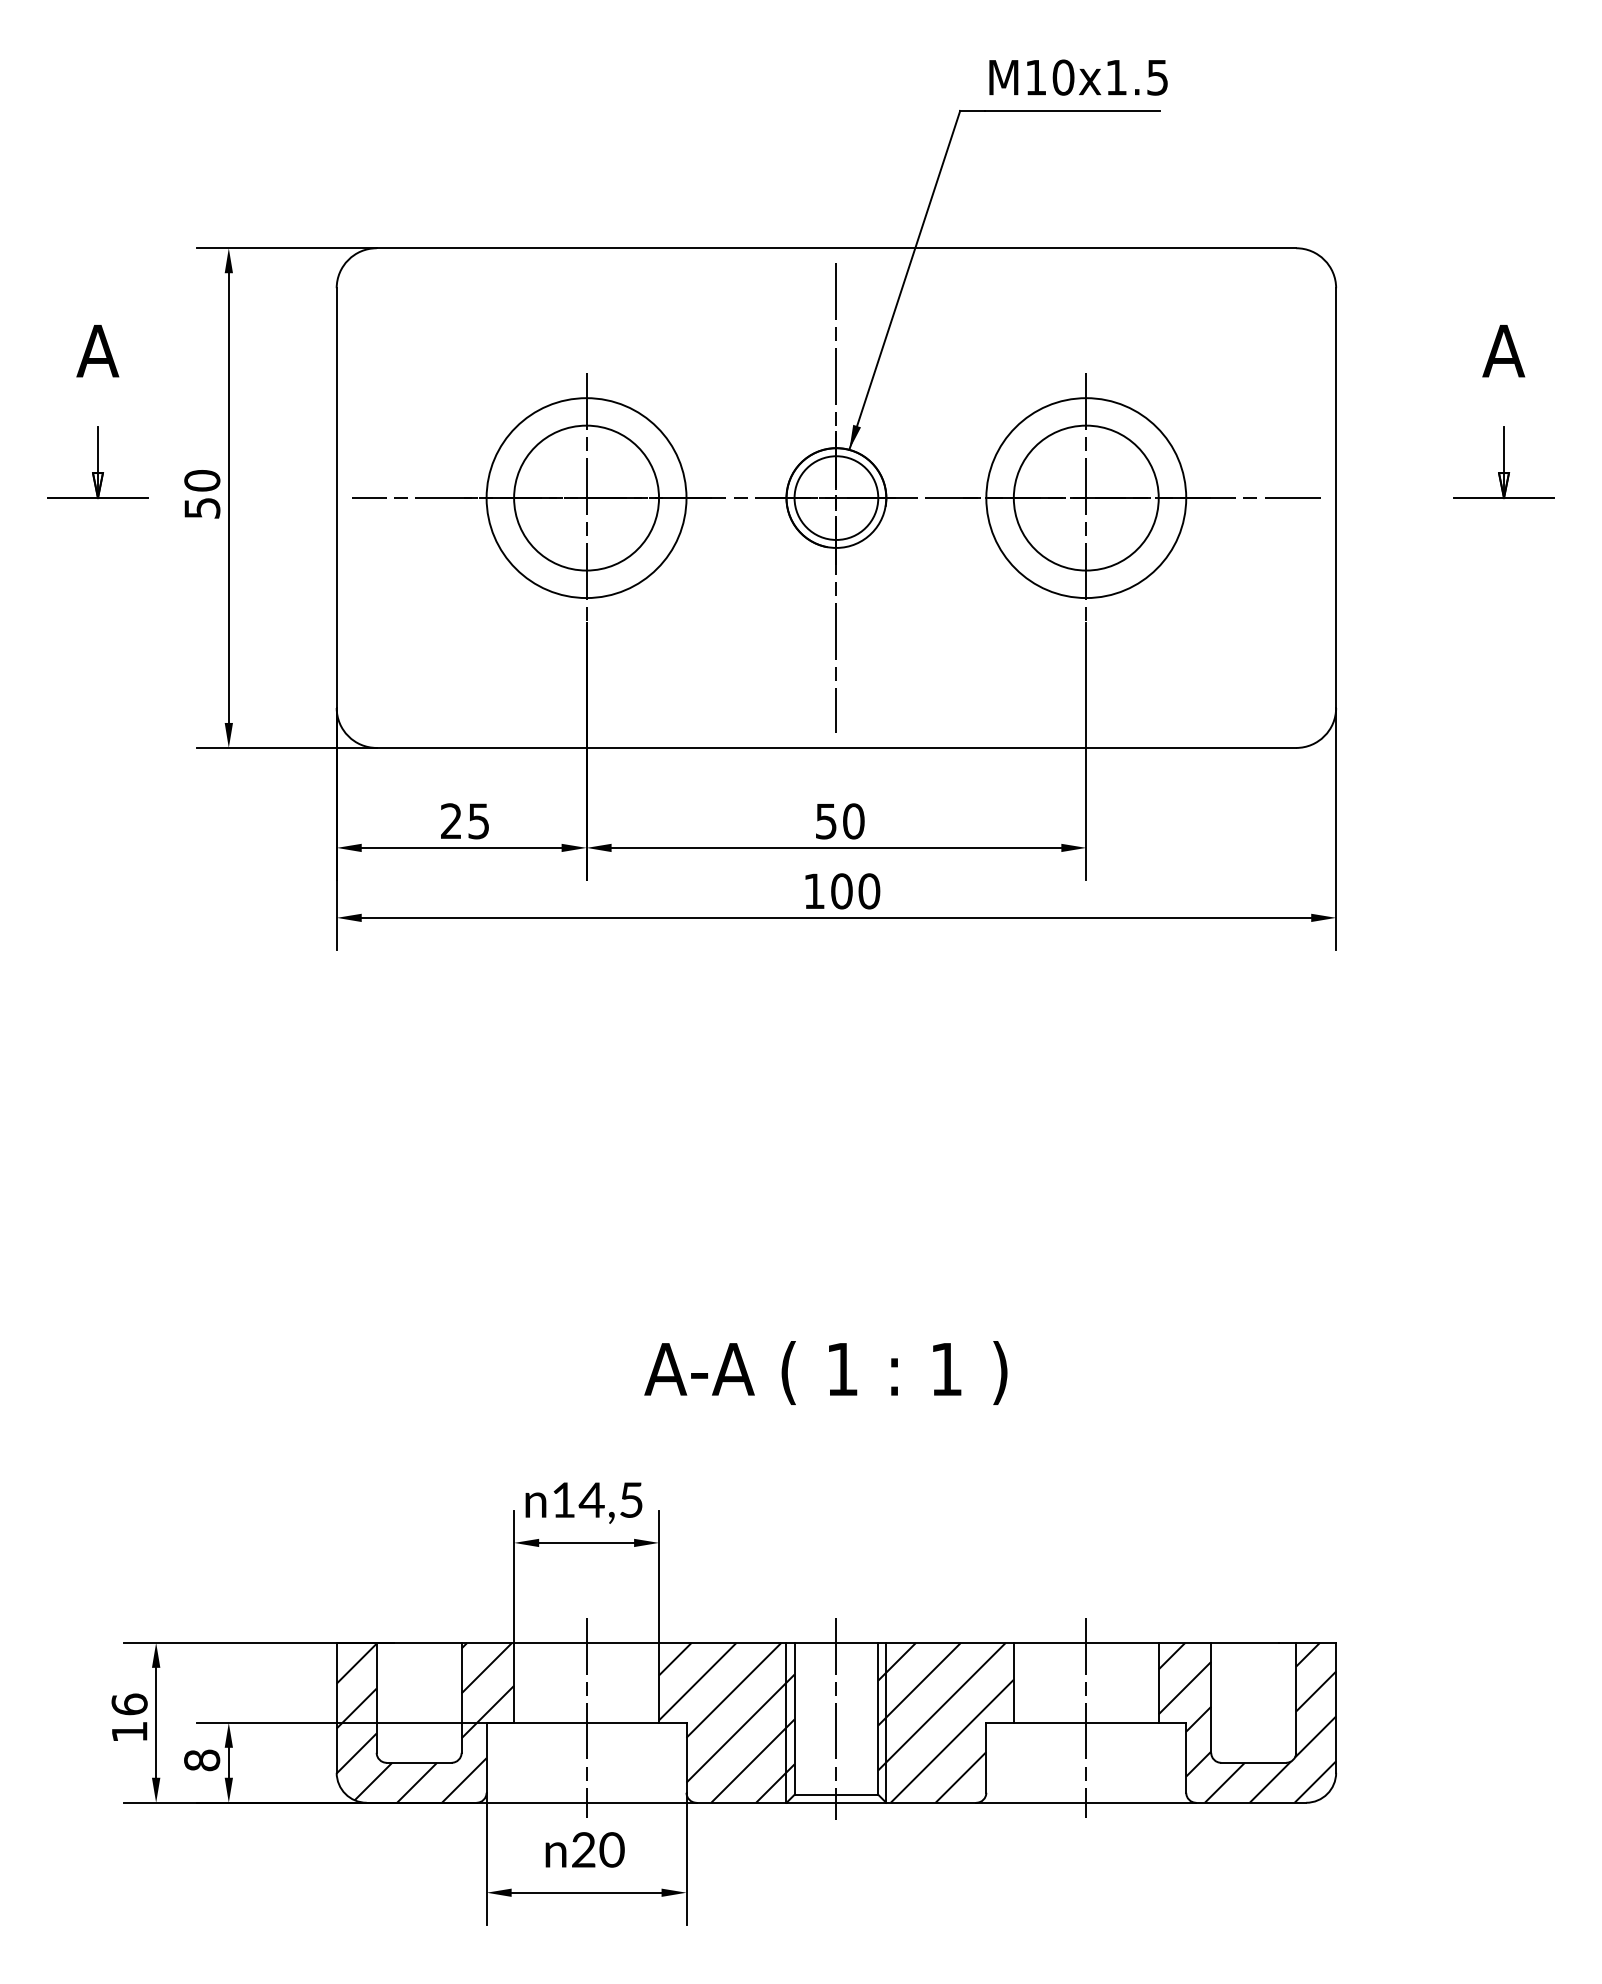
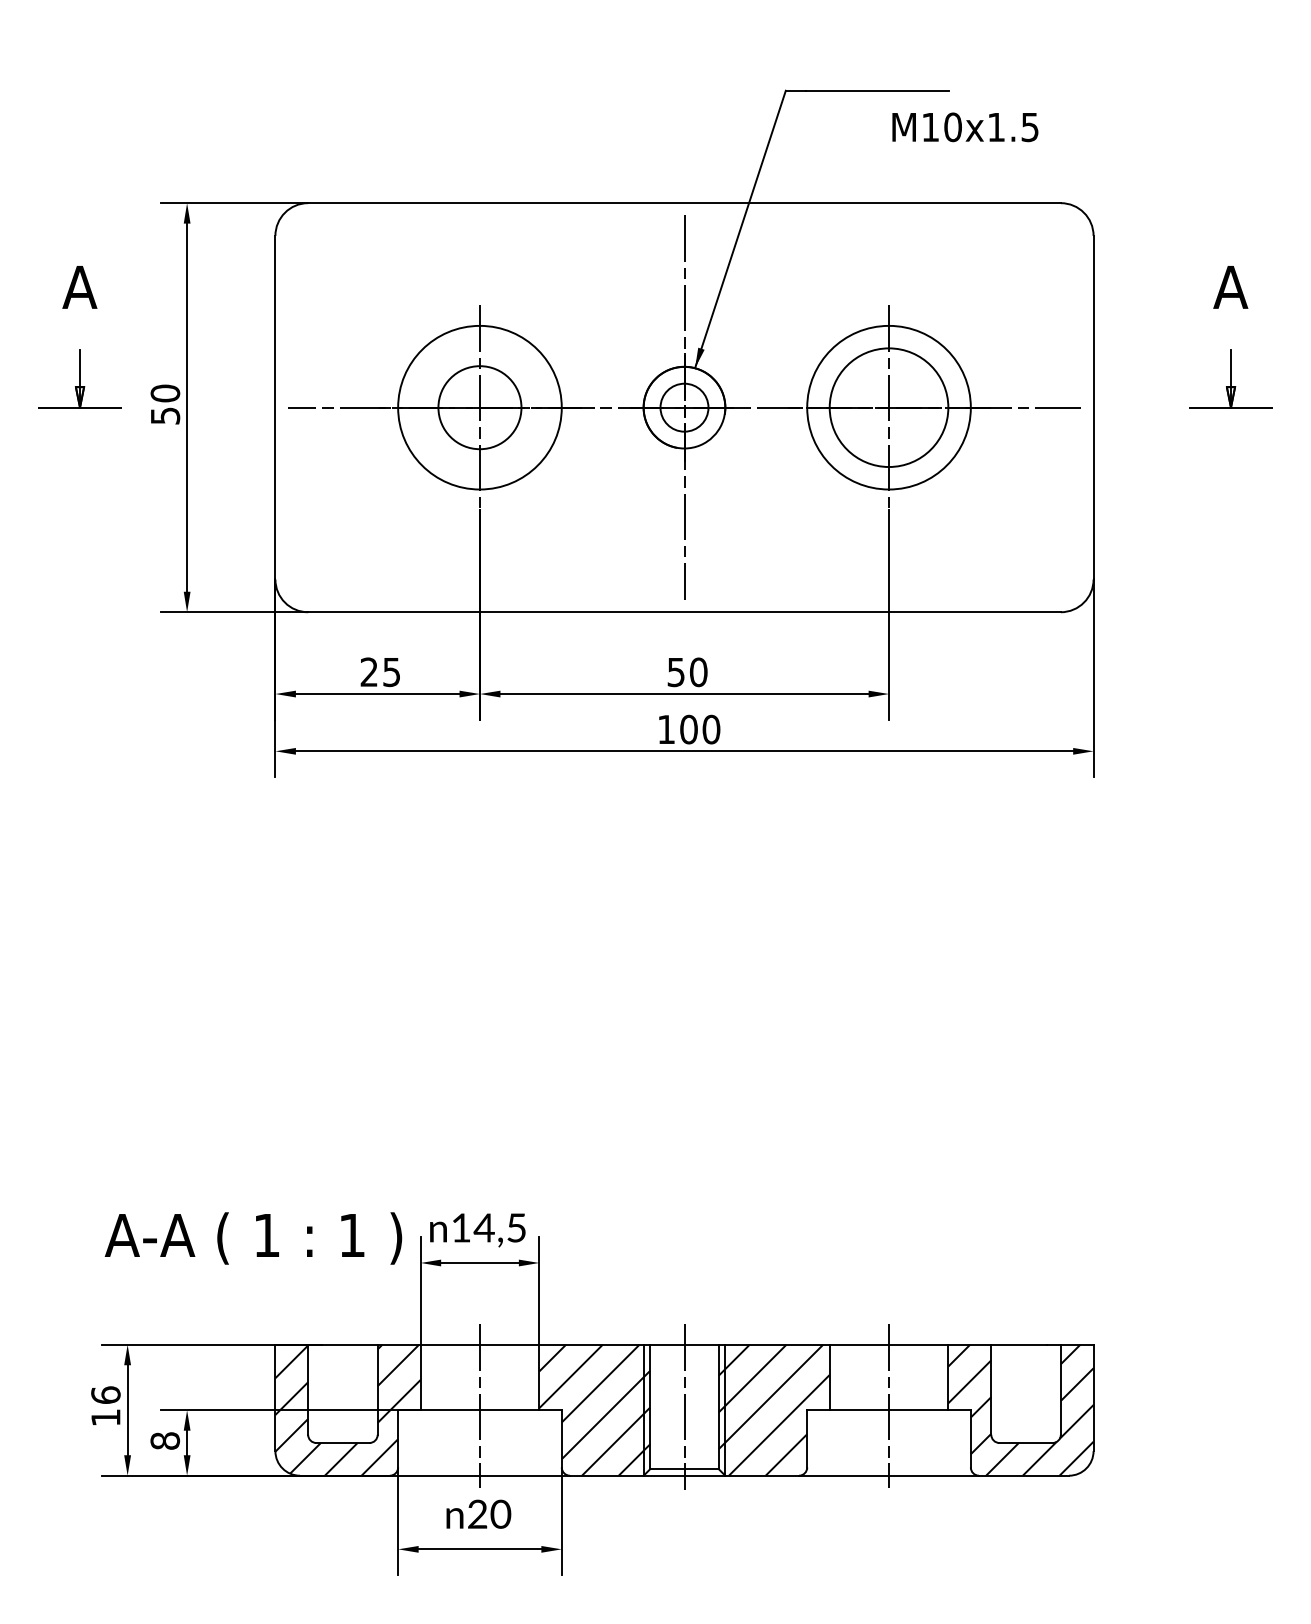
text: (1078, 77) -> (965, 127), moved
circle: (586, 497) -> (479, 407), size x0.7
circle: (836, 497) -> (684, 407), size x0.7
text: (825, 1372) -> (253, 1238), moved

